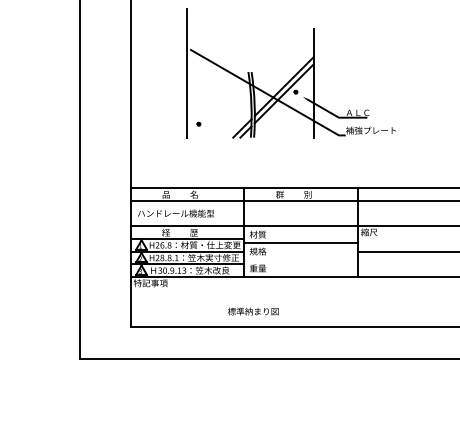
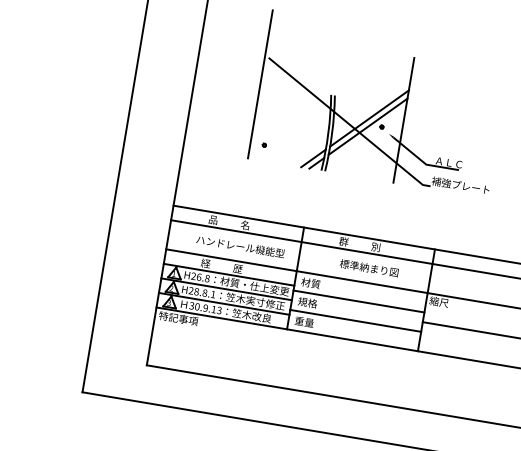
text: (176, 213) -> (241, 246), moved
line: (301, 260) -> (355, 321), added
text: (253, 311) -> (369, 268), moved

